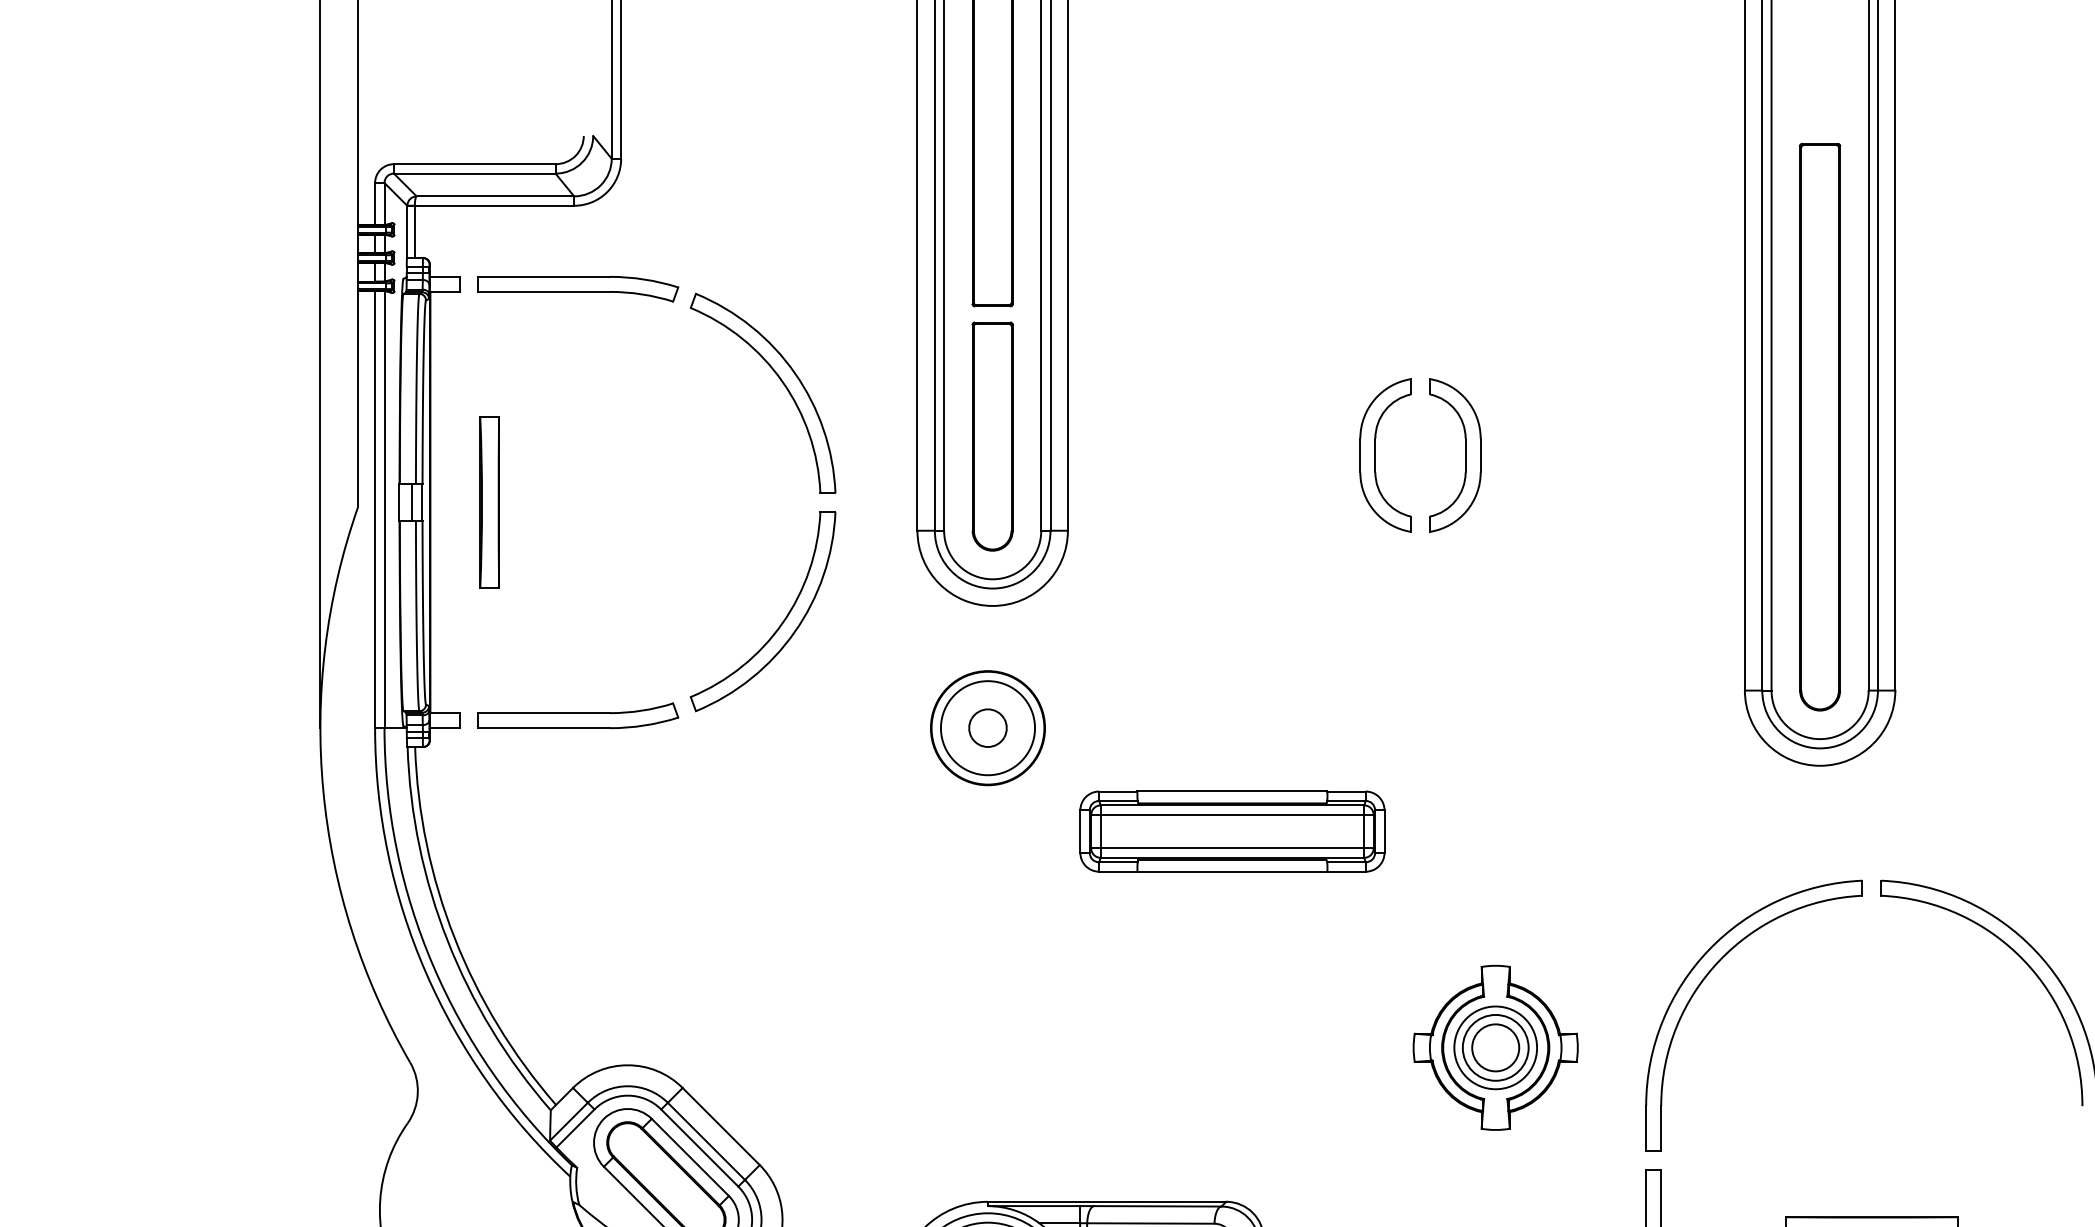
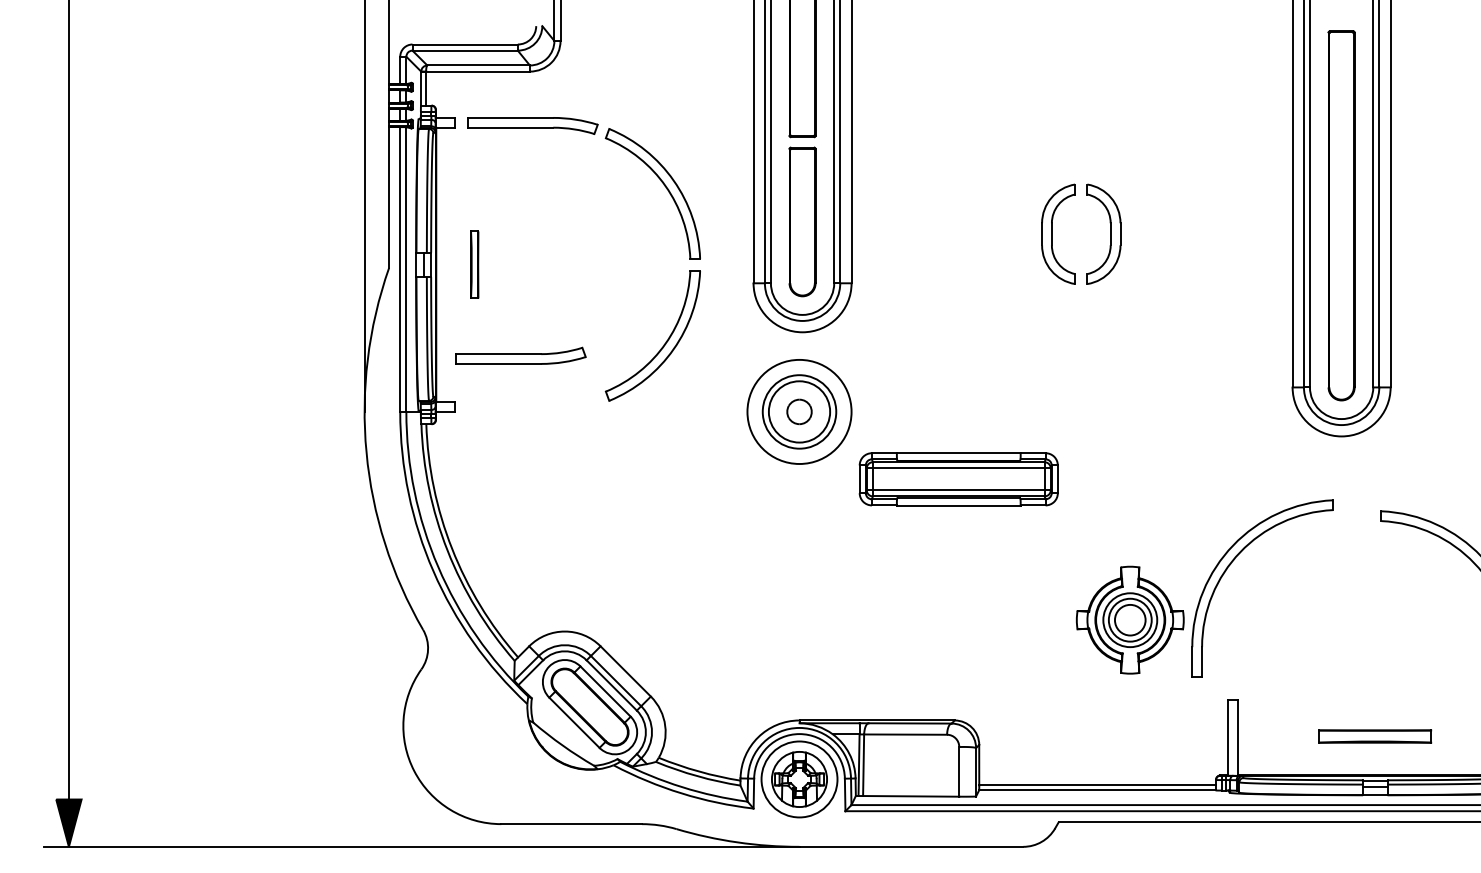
part: (489, 501) -> (474, 264), size x0.6
part: (578, 715) -> (520, 355), moved
circle: (987, 727) -> (799, 411), size x1.4
part: (1706, 979) -> (1231, 564), moved

